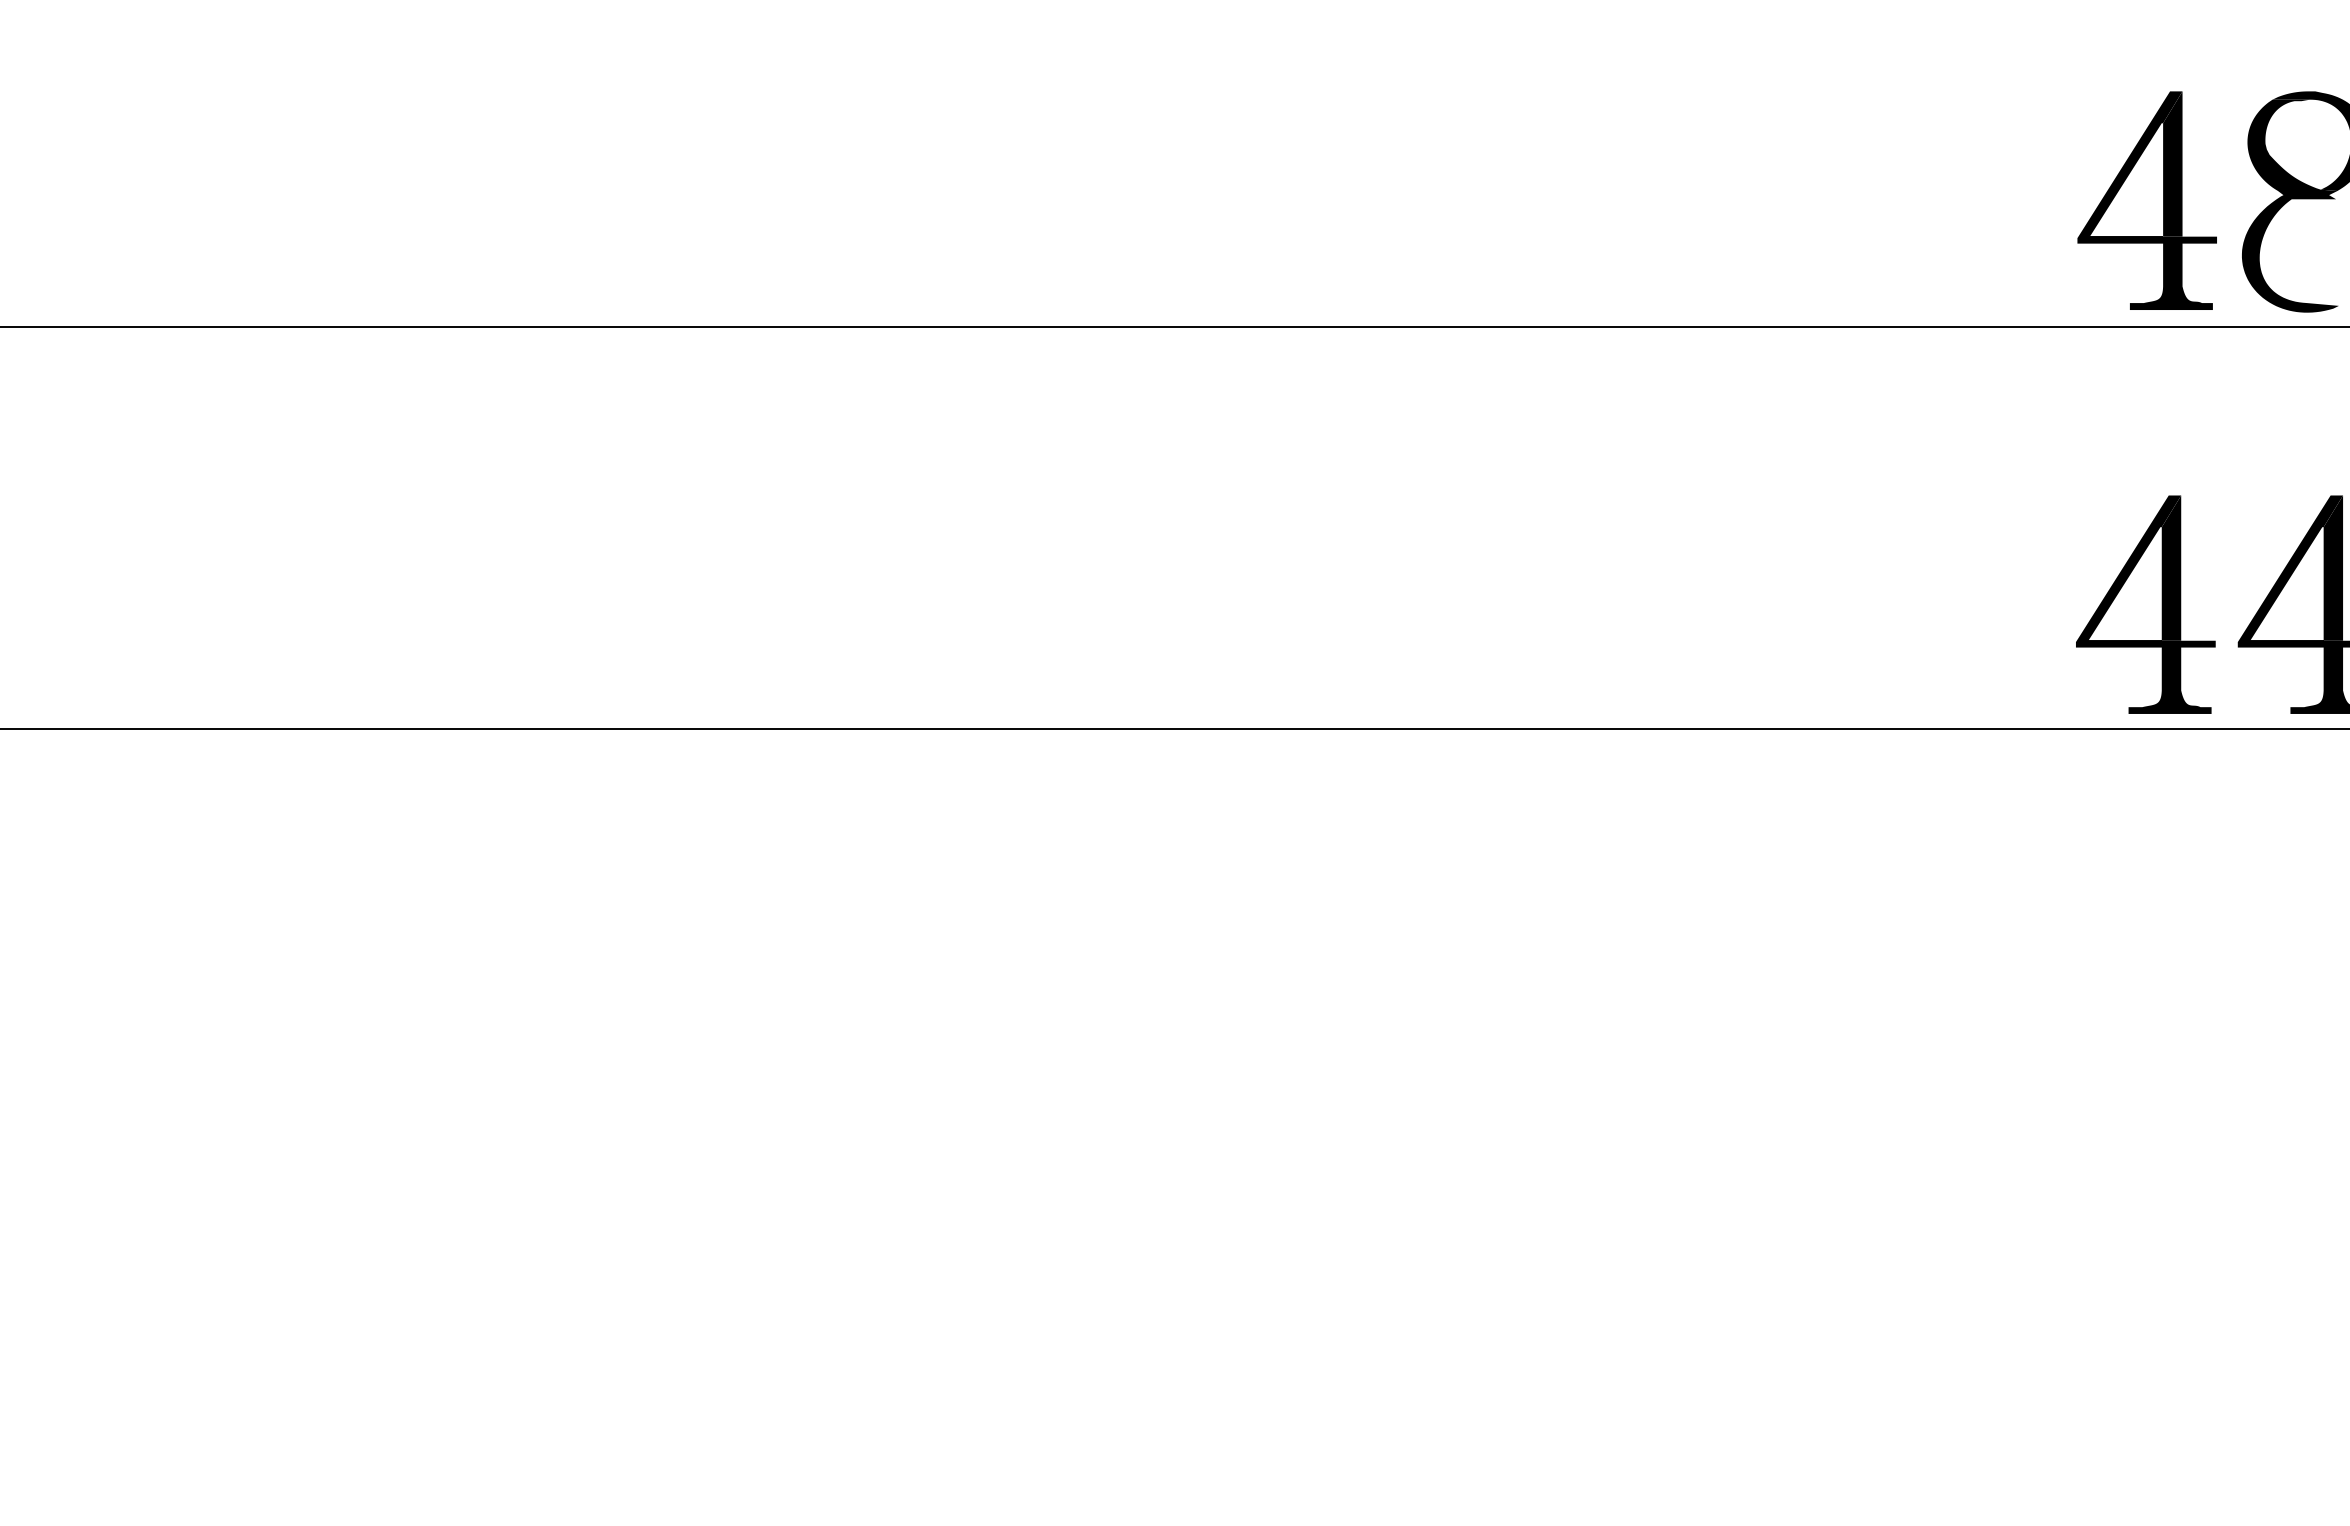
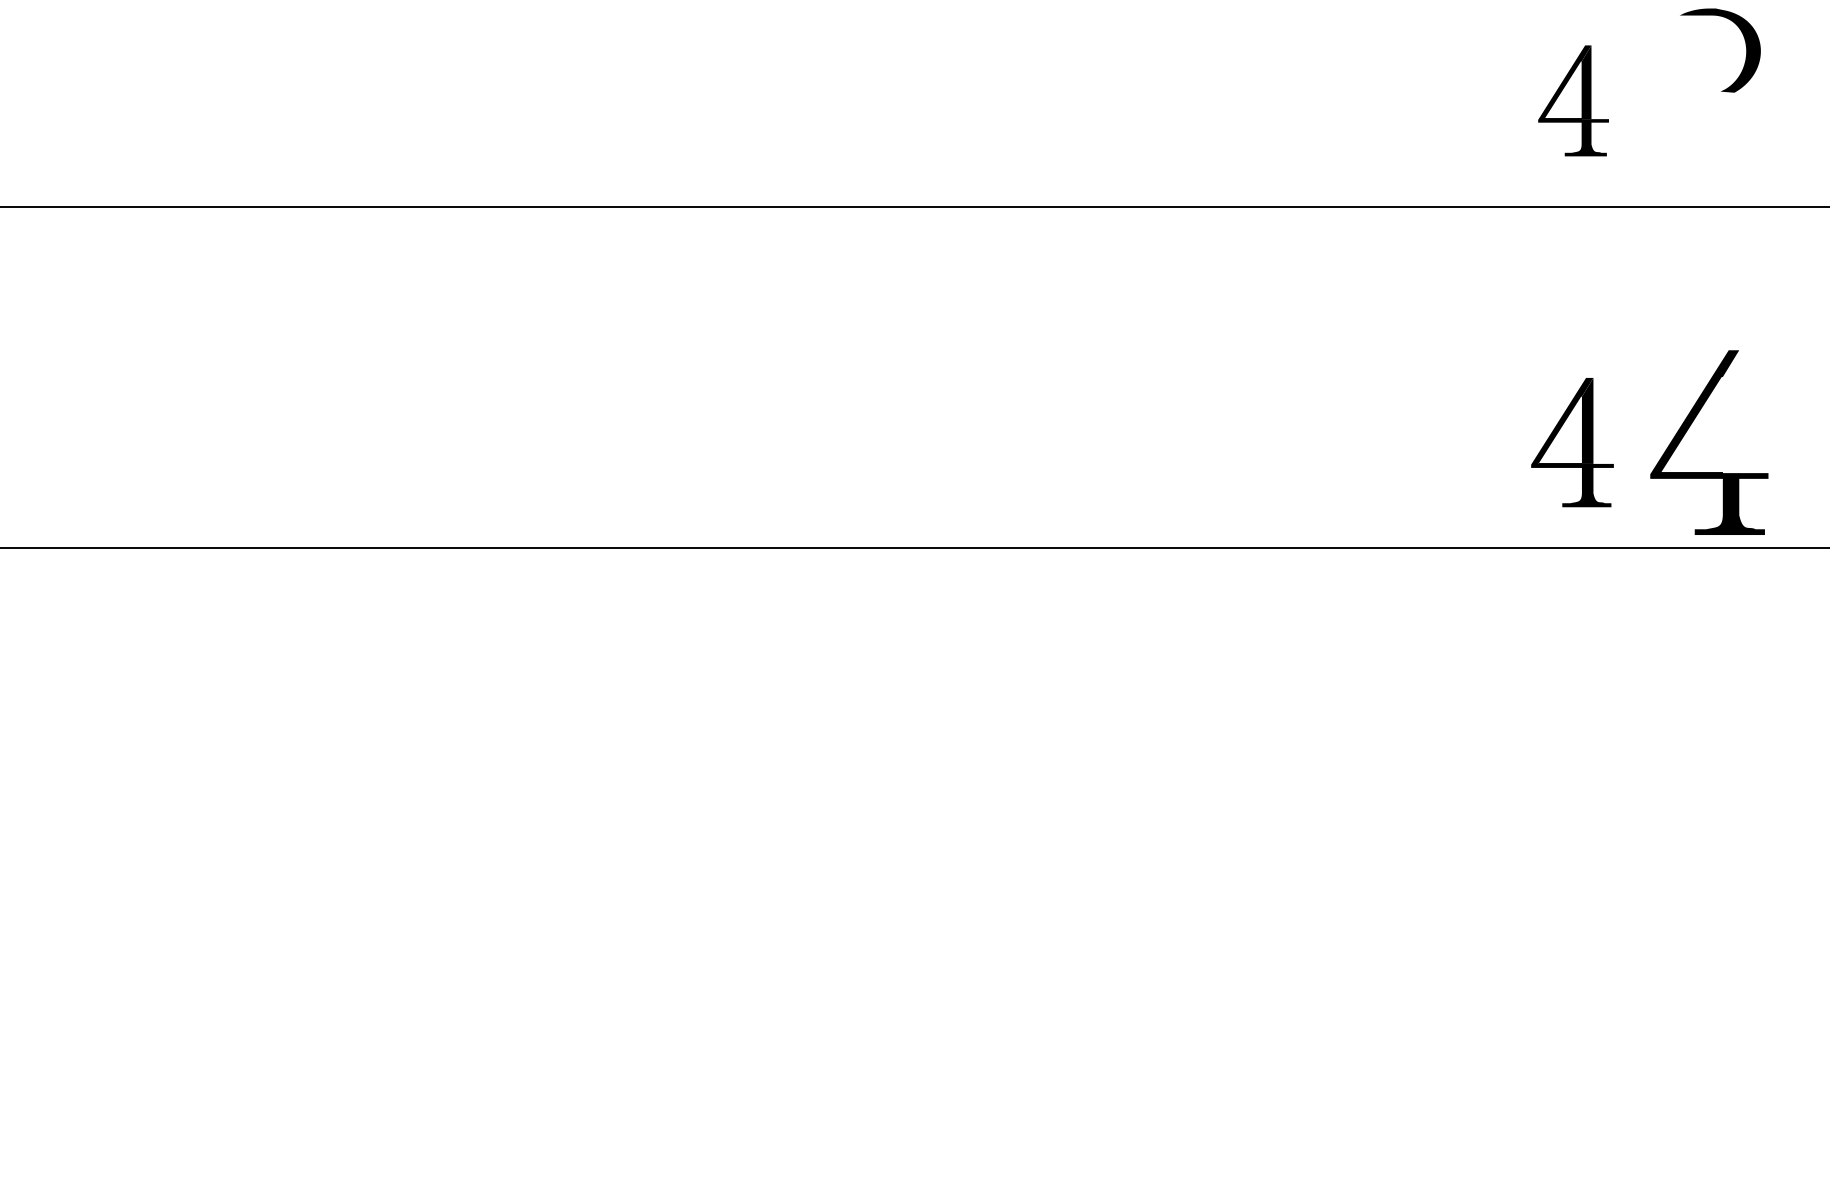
part: (2146, 200) -> (1573, 100), size x0.6
fill: (2289, 205) -> (1693, 105), removed
fill: (2296, 567) -> (1699, 411), removed
part: (2145, 604) -> (1572, 442), size x0.7

